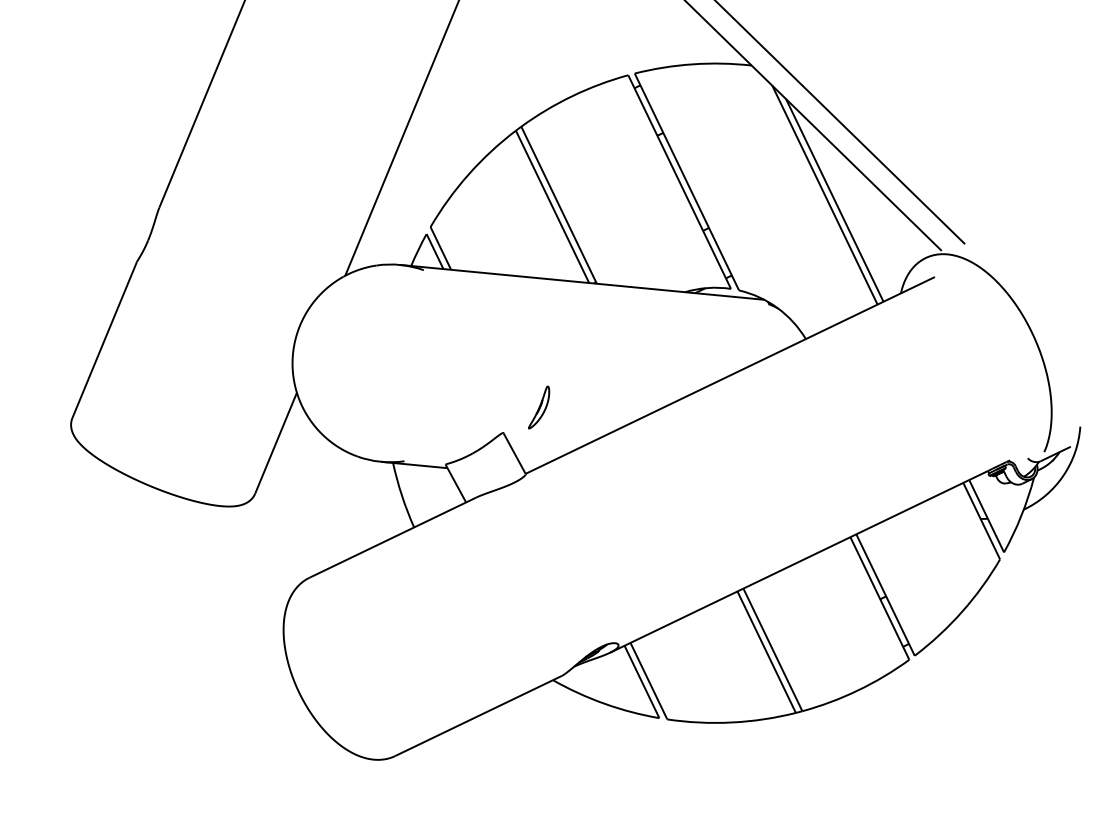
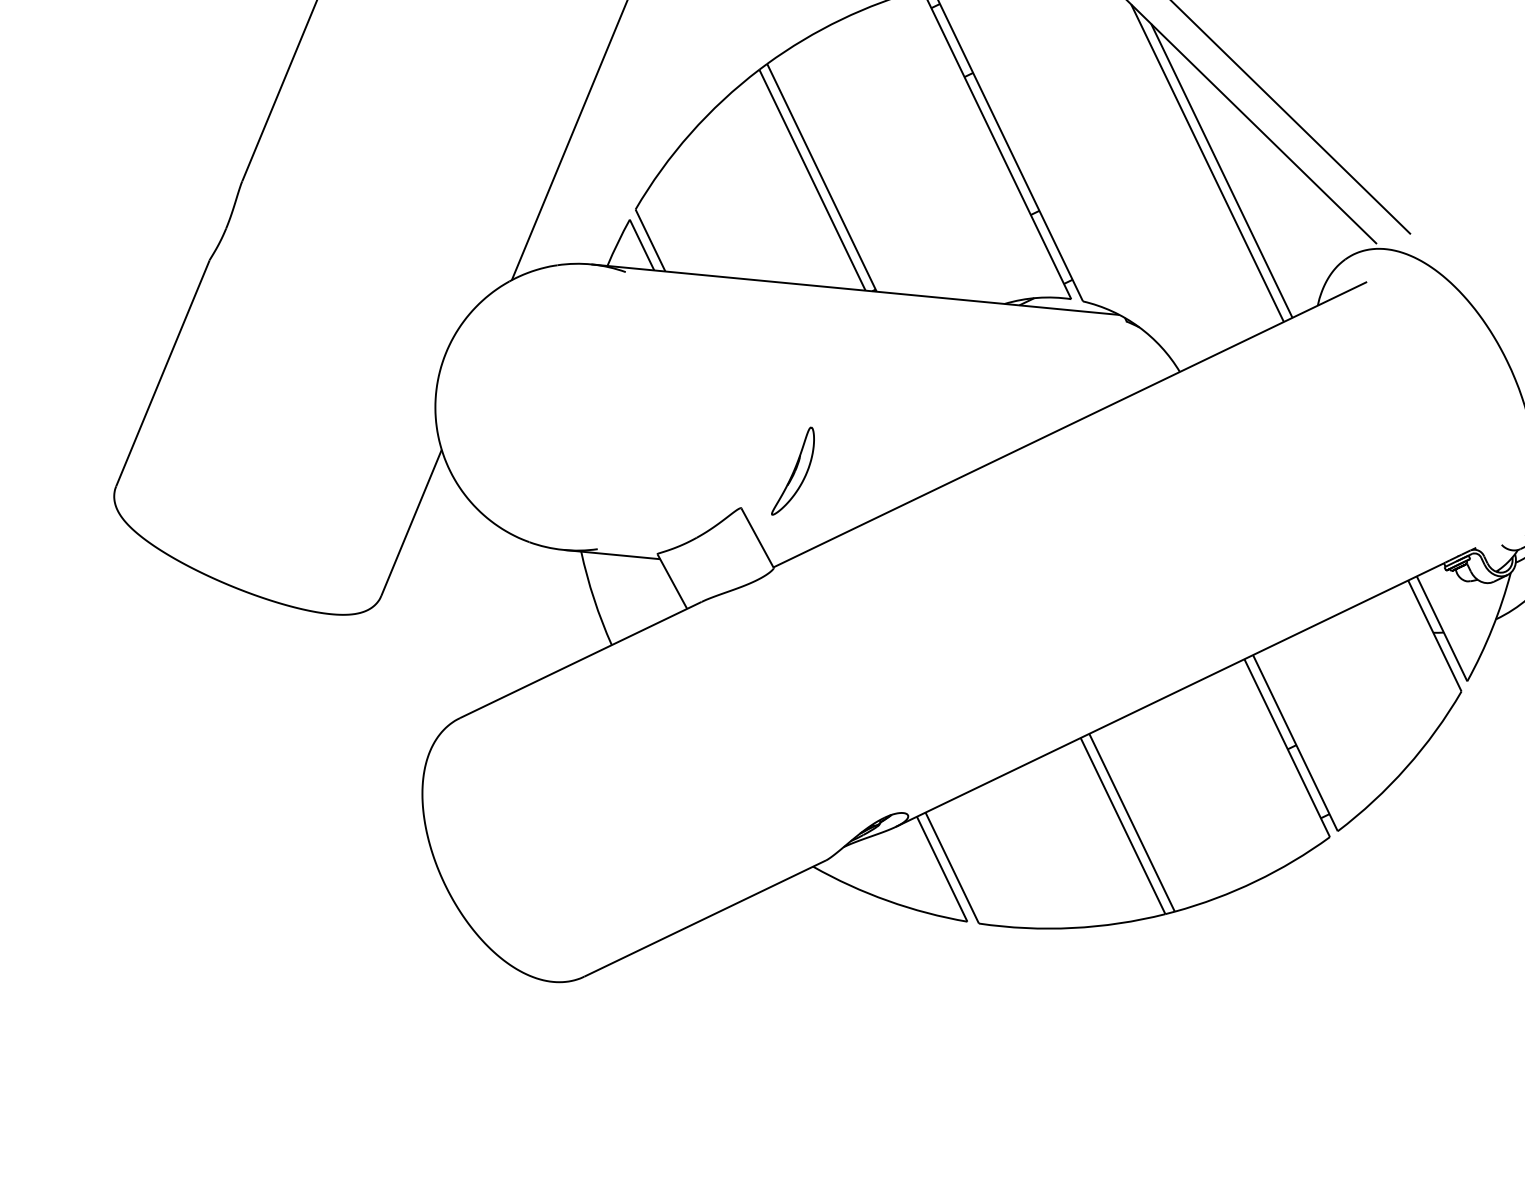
part: (538, 407) -> (792, 471), size x1.43

